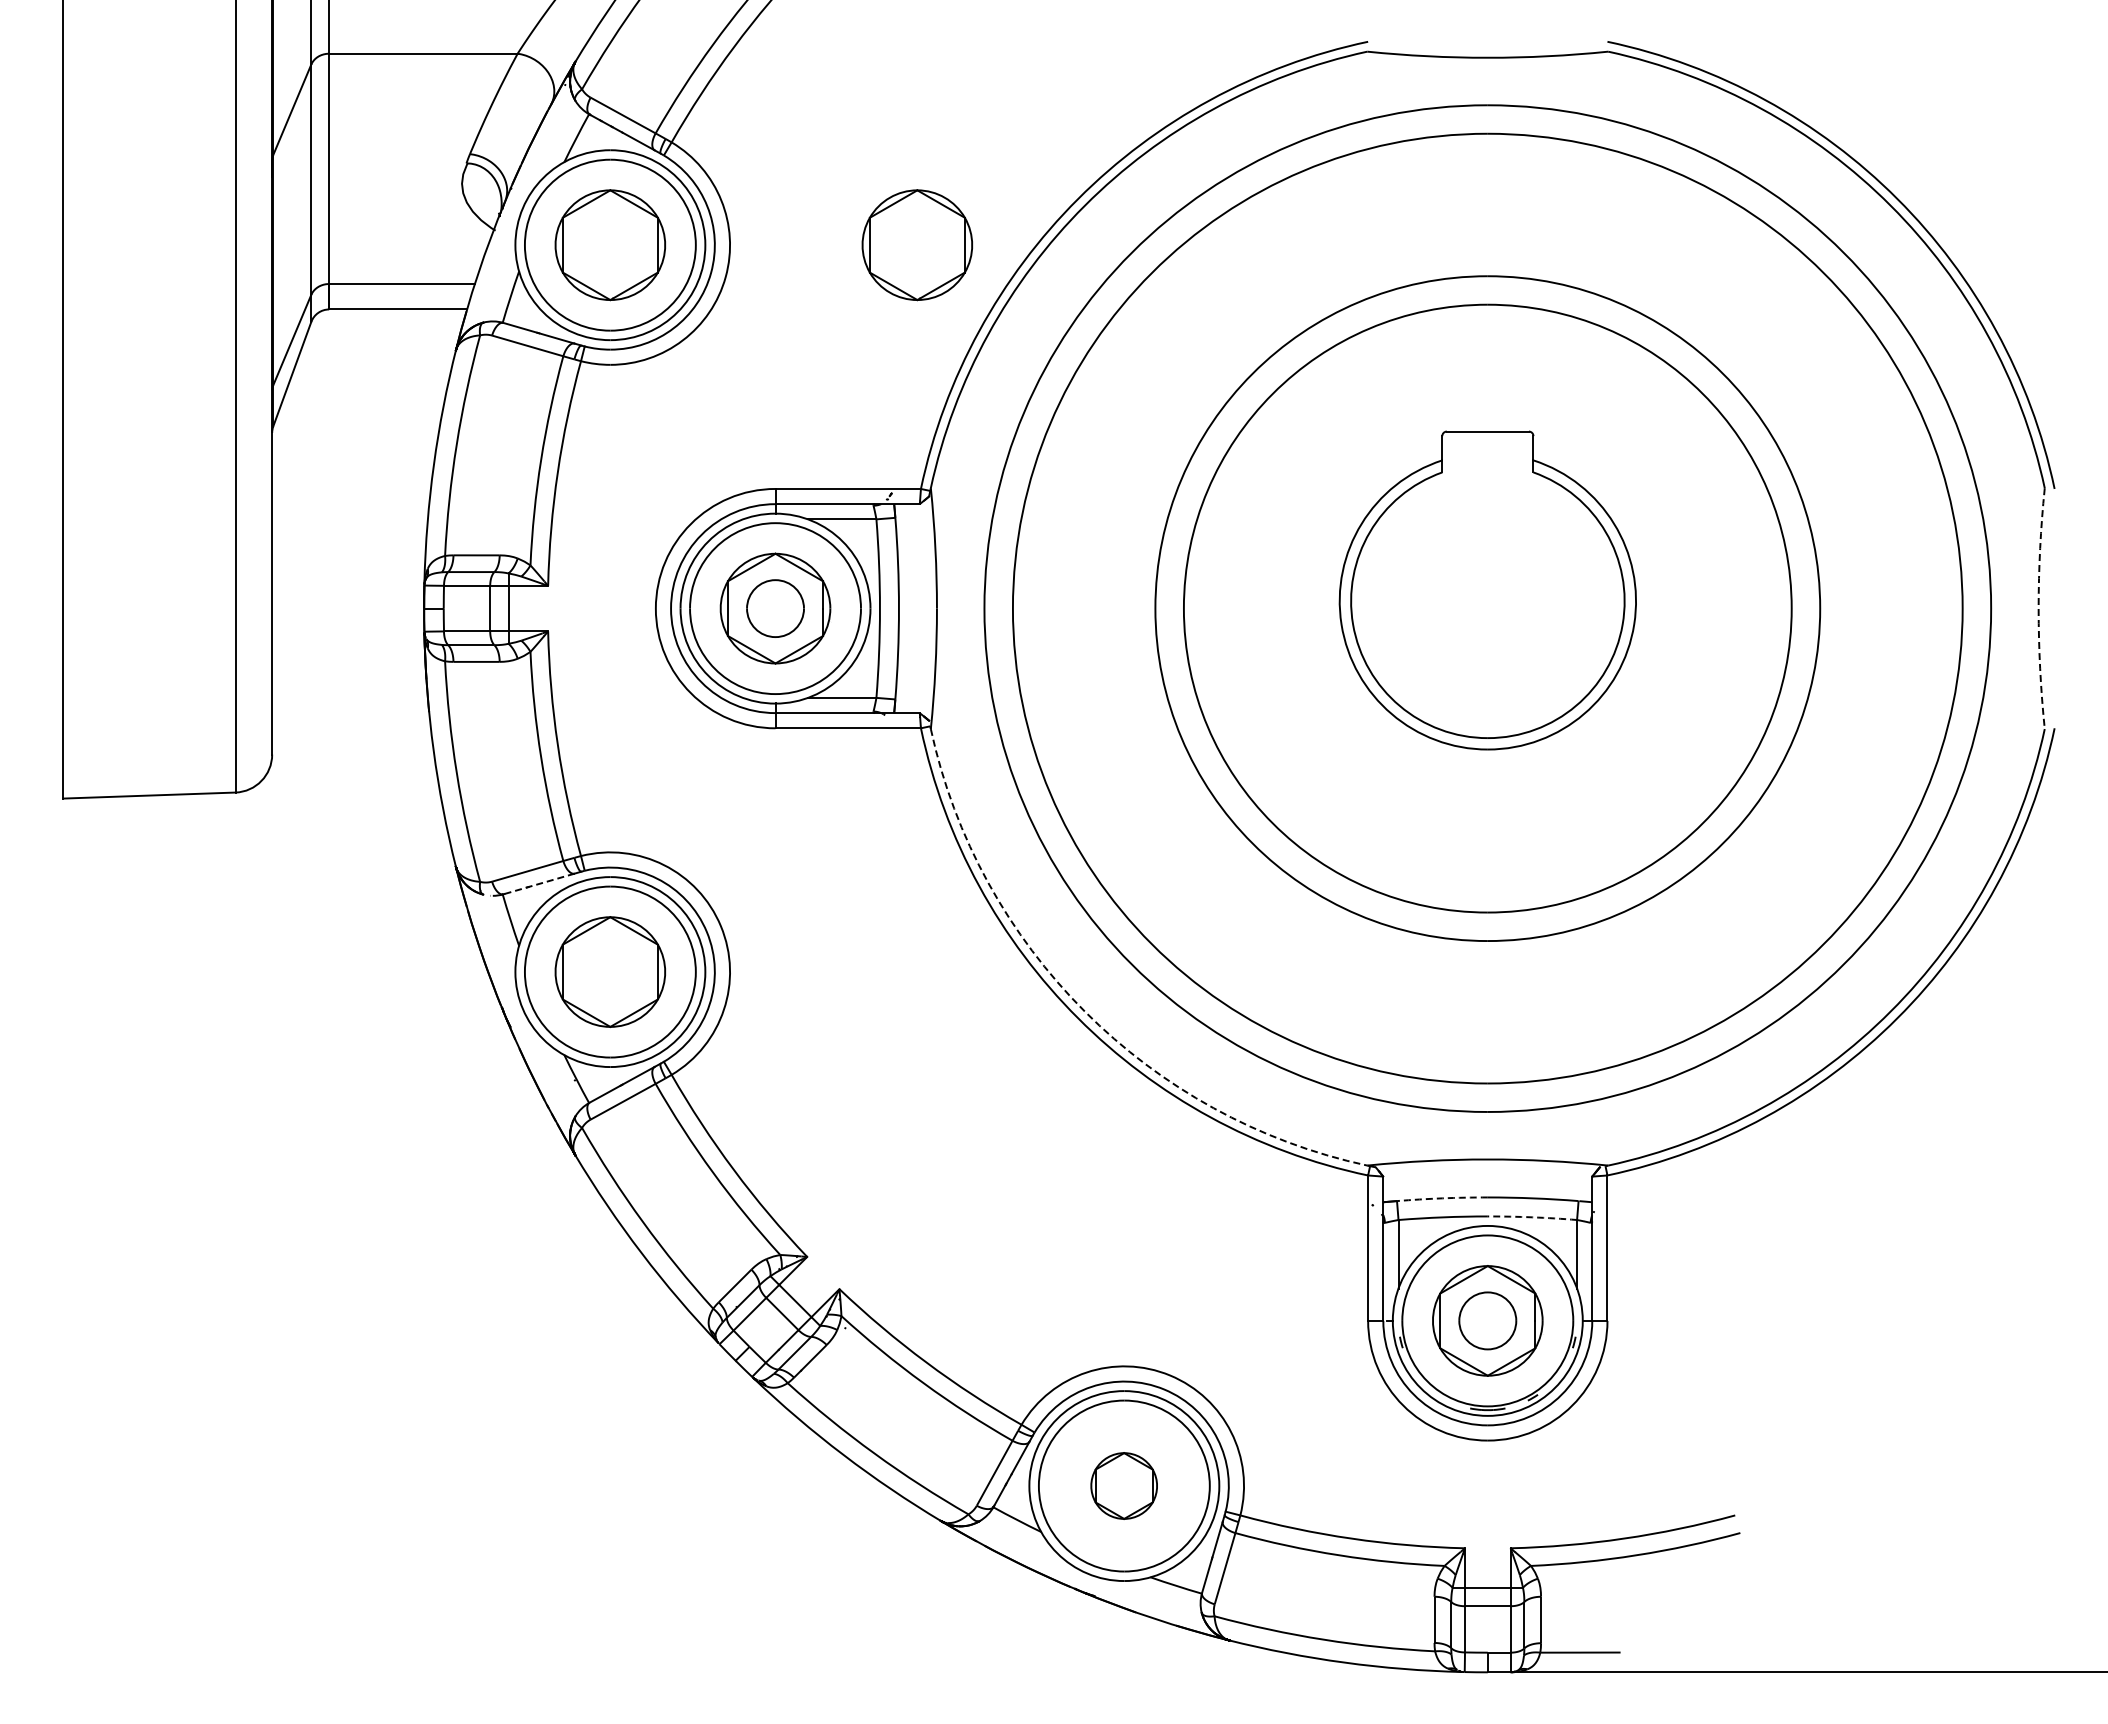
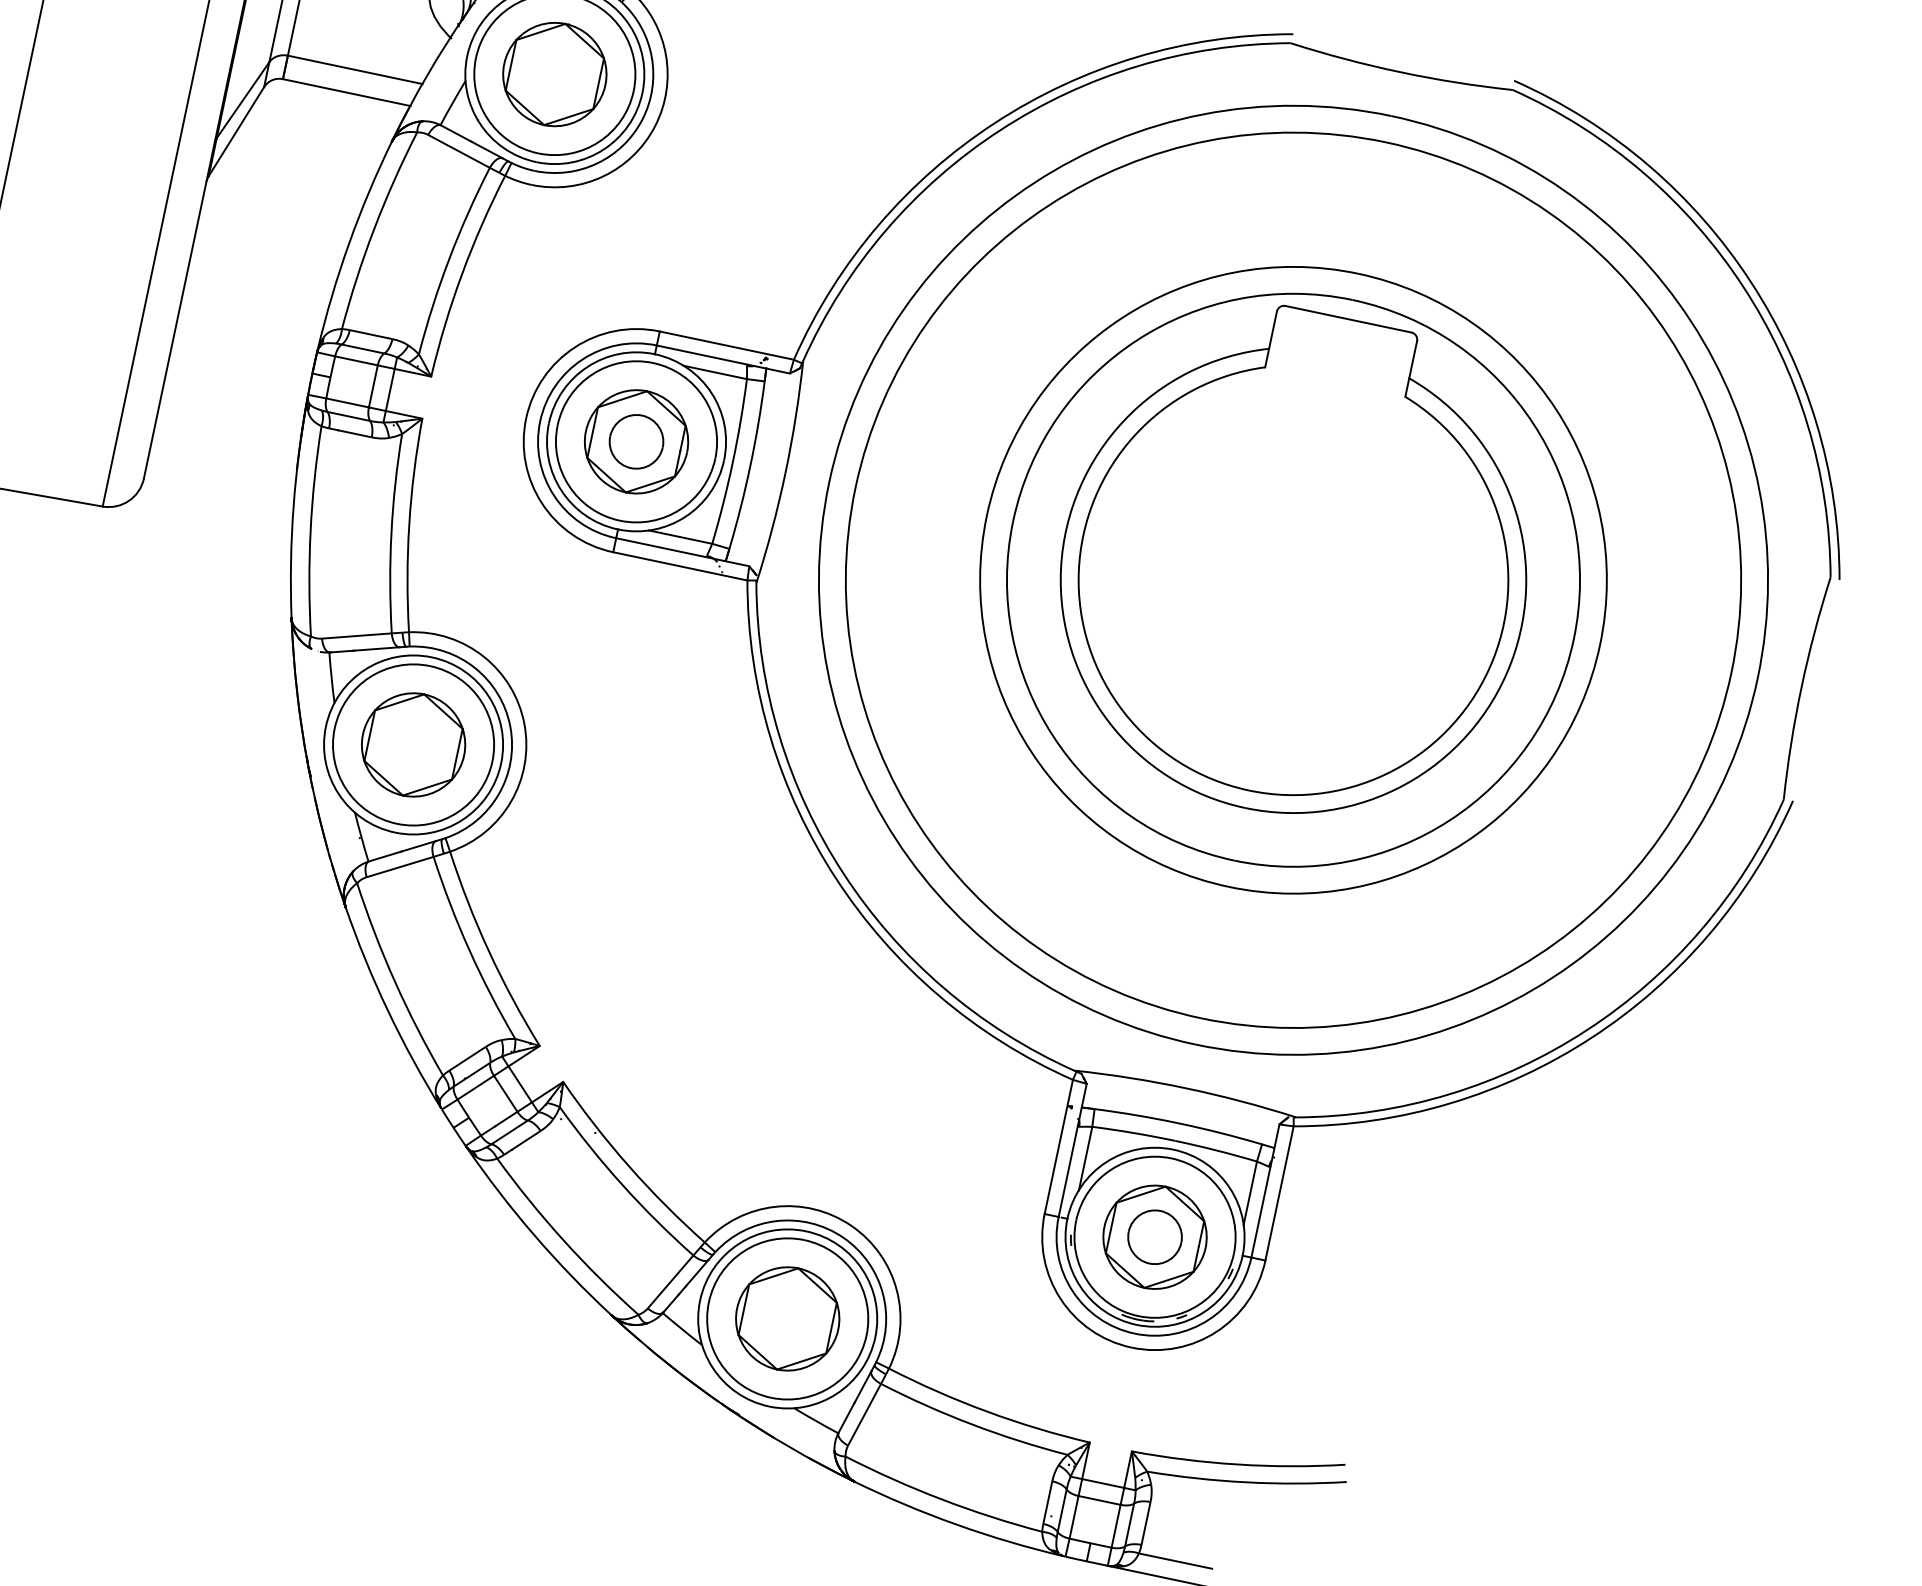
part: (916, 245) -> (837, 134), removed
part: (1487, 590) -> (1296, 563), size x1.67
arc: (2038, 608) -> (1801, 687), dashed -> solid
line: (538, 884) -> (364, 650), dashed -> solid
arc: (1084, 1011) -> (843, 873), dashed -> solid
arc: (1442, 1198) -> (1137, 1115), dashed -> solid
arc: (1532, 1217) -> (1216, 1150), dashed -> solid
part: (1123, 1485) -> (787, 1318), size x1.67

